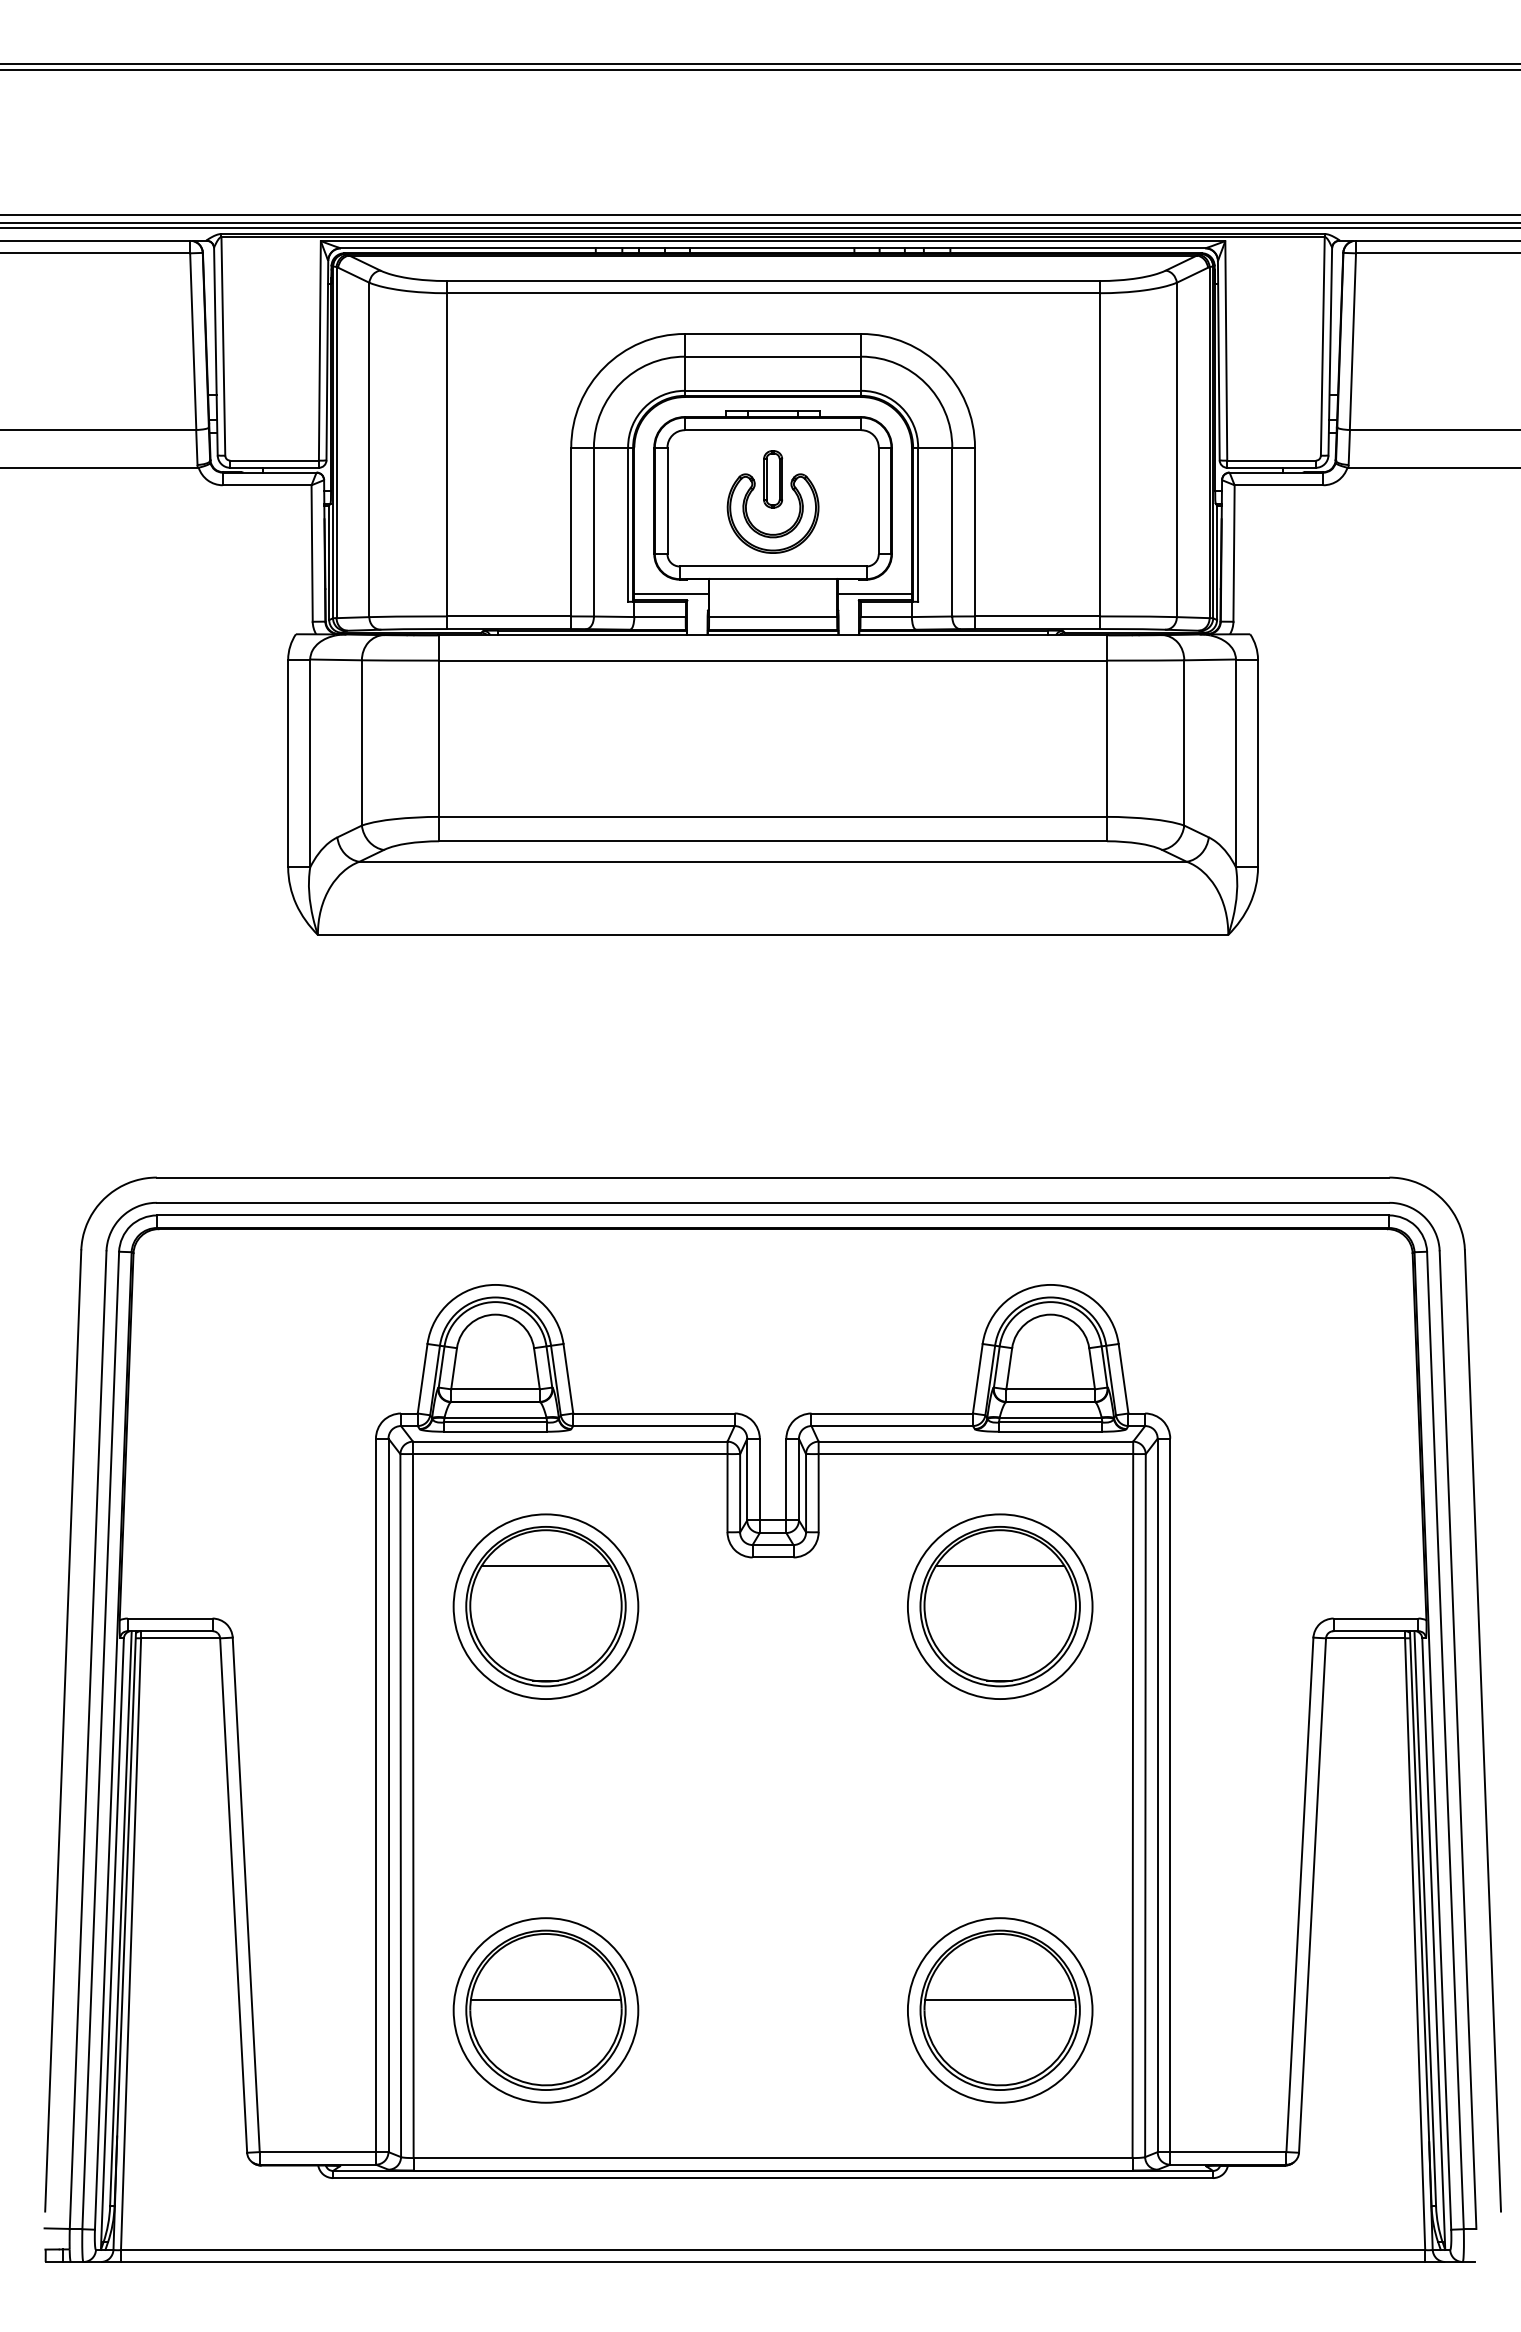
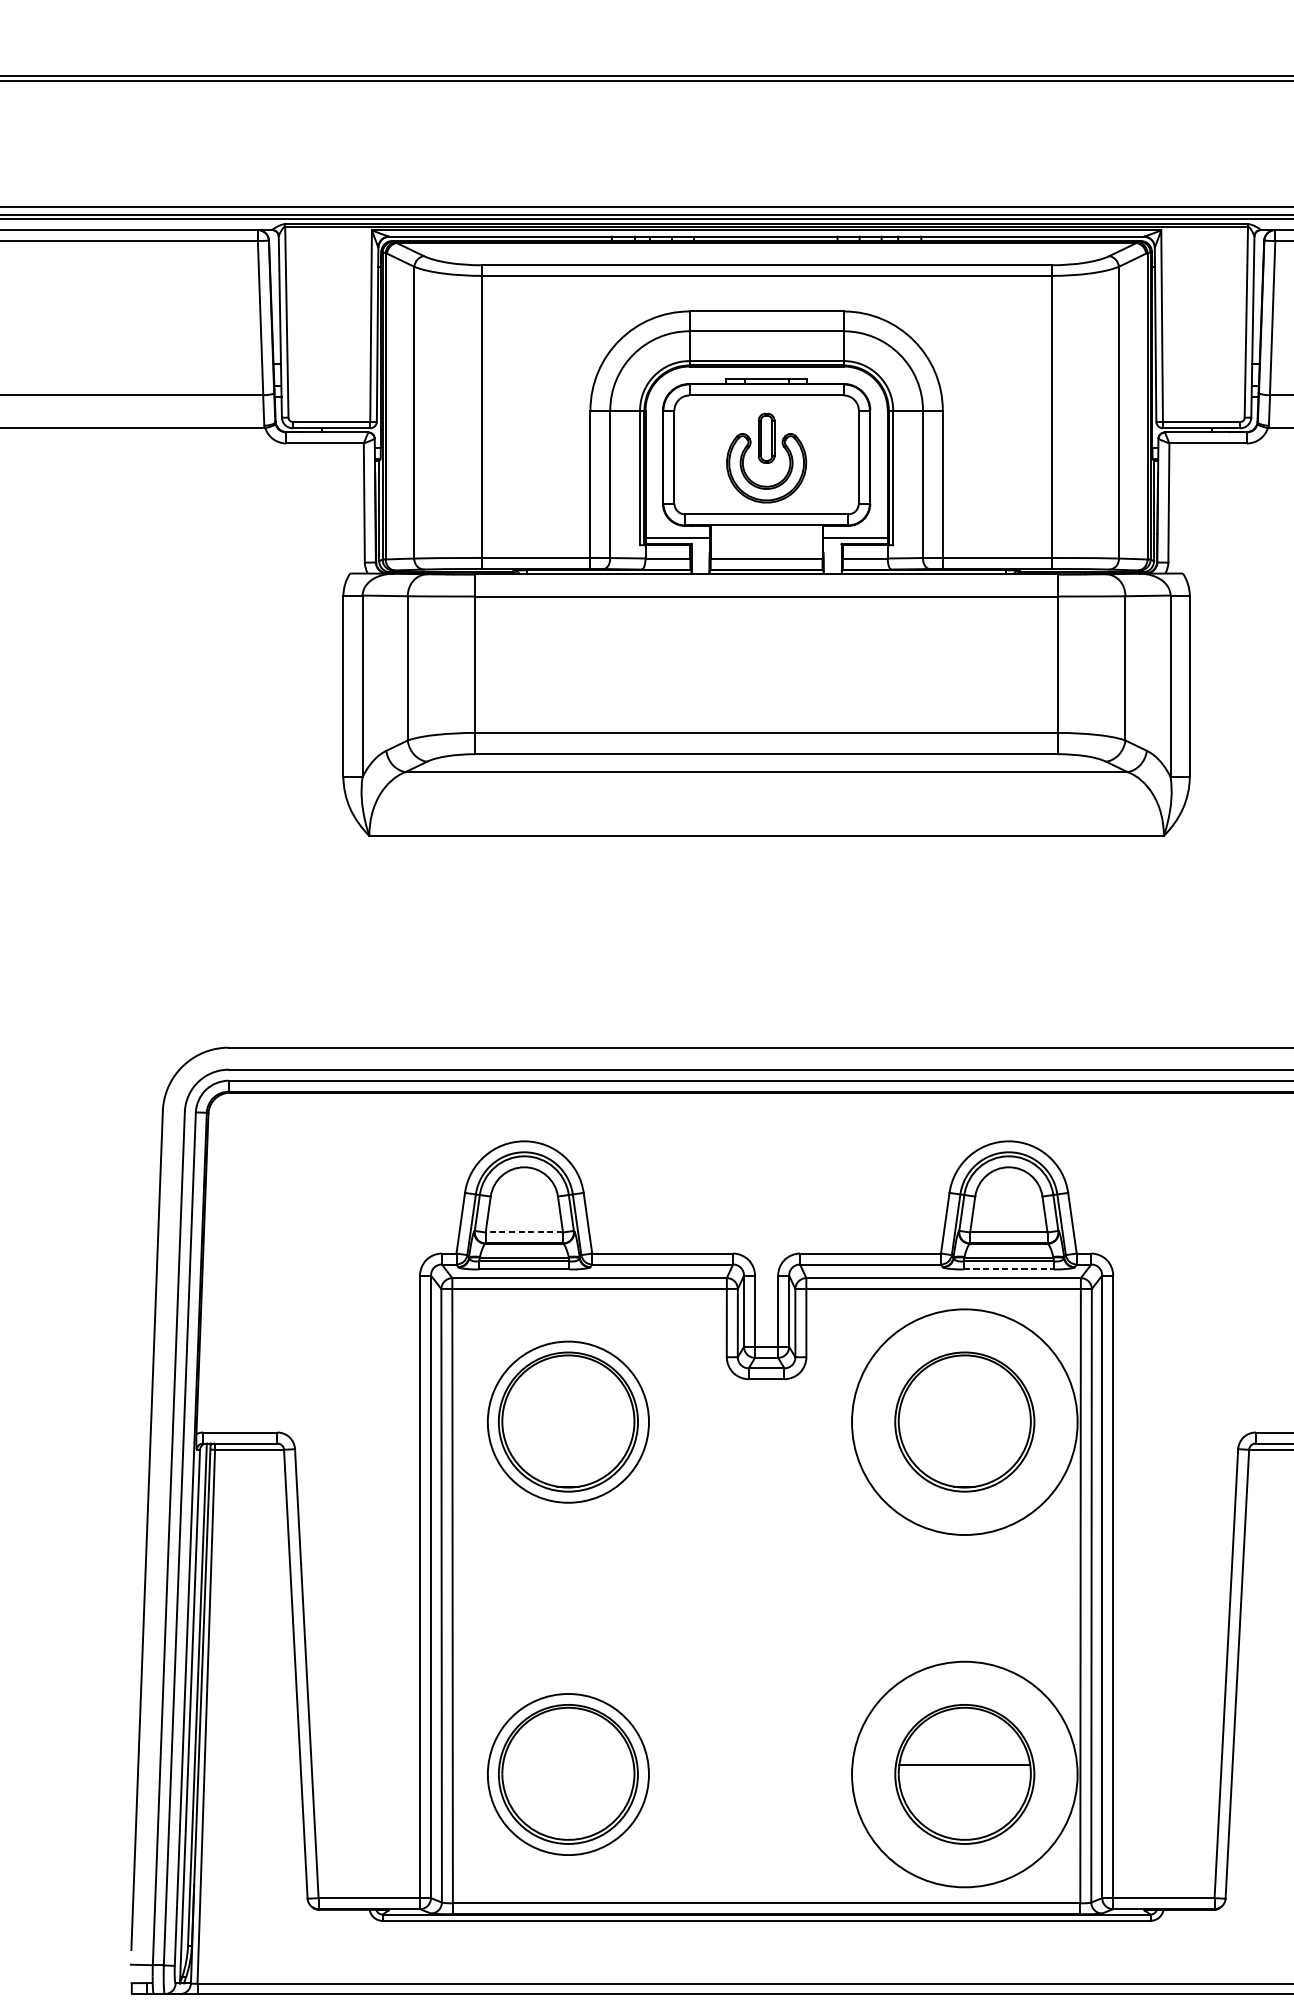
line: (495, 1389) -> (524, 1232), solid -> dashed
line: (1050, 1431) -> (1008, 1269), solid -> dashed
line: (545, 1565) -> (567, 1386), removed
line: (1000, 1565) -> (965, 1386), removed
circle: (999, 1606) -> (964, 1421), size x1.4
line: (545, 2000) -> (567, 1765), removed
circle: (999, 2010) -> (964, 1774), size x1.4

